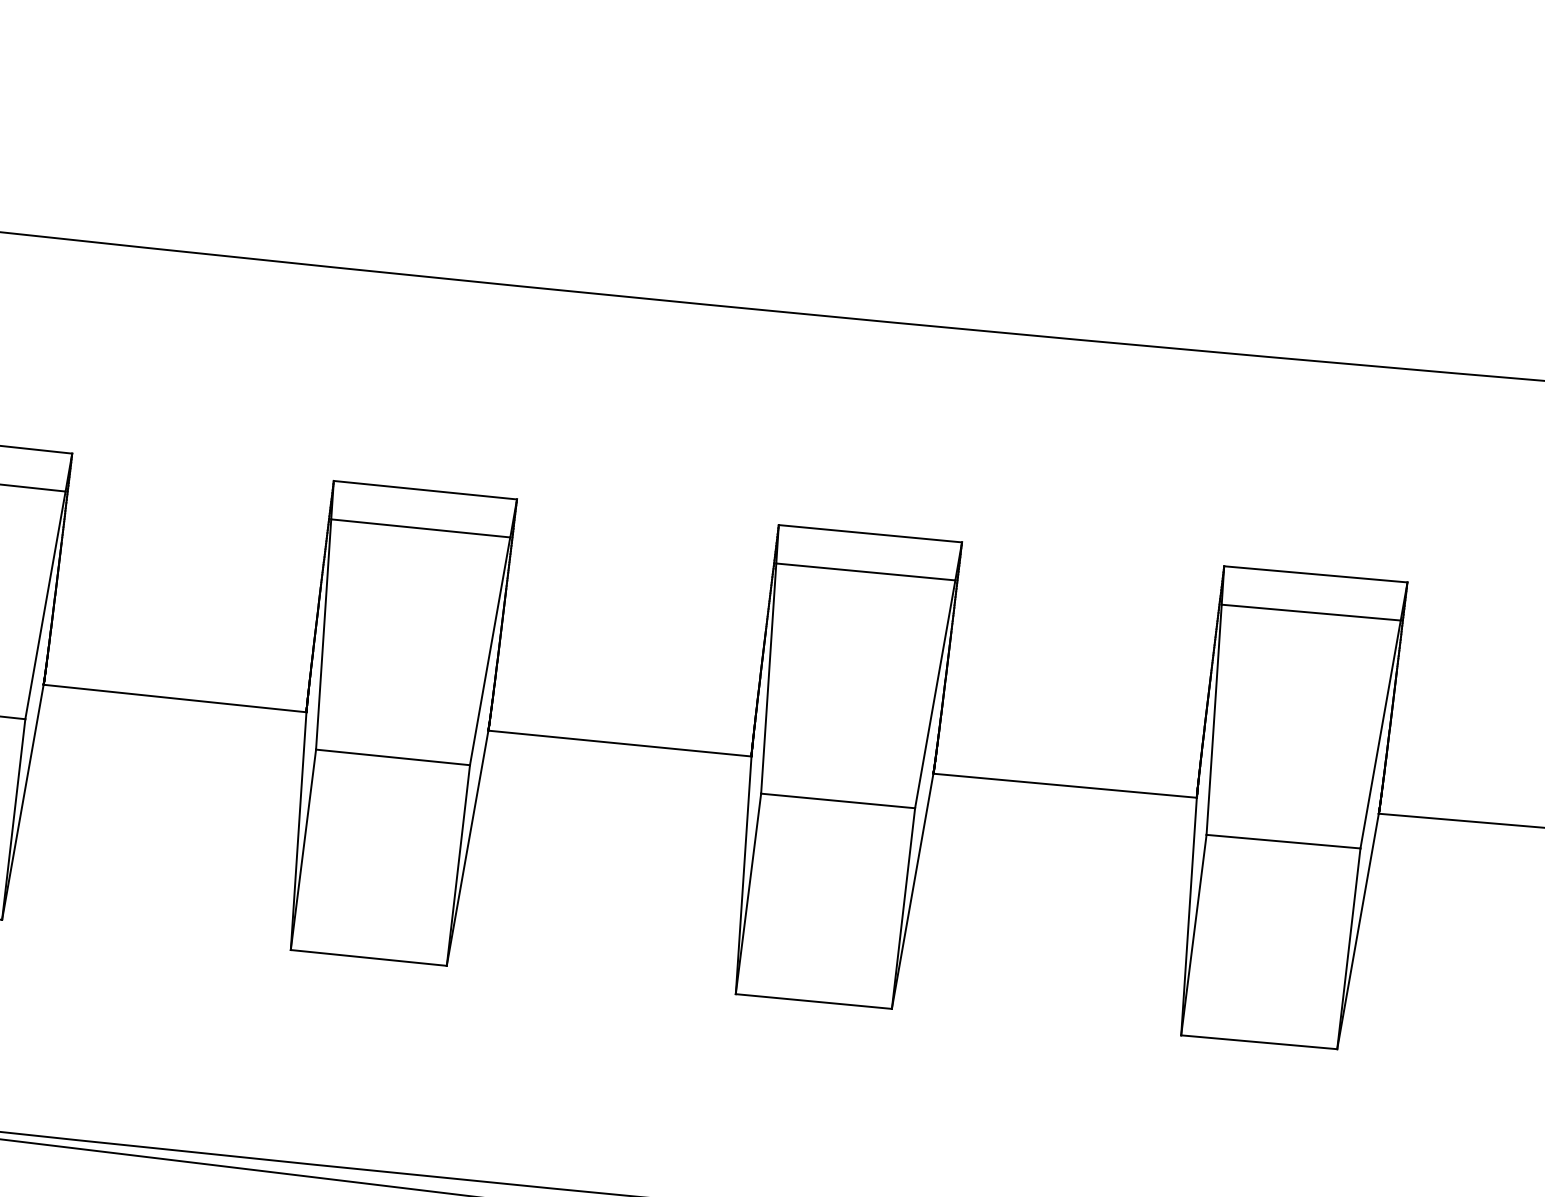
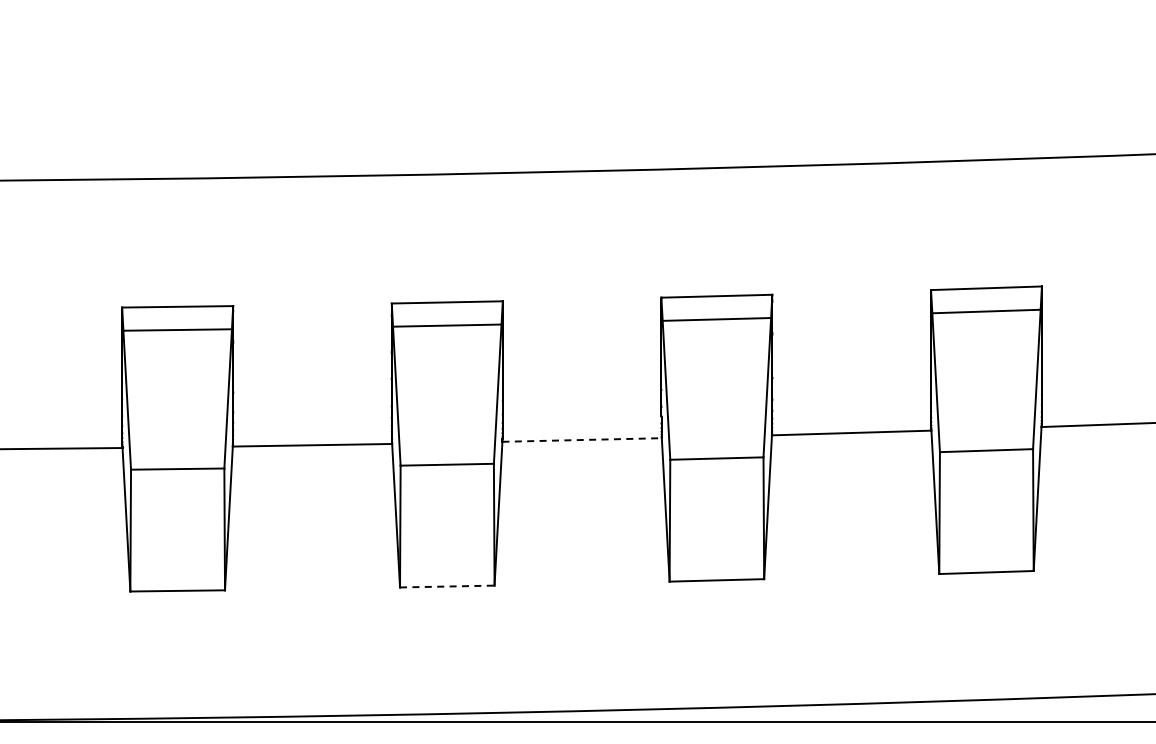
line: (620, 744) -> (582, 440), solid -> dashed
line: (369, 957) -> (447, 586), solid -> dashed

